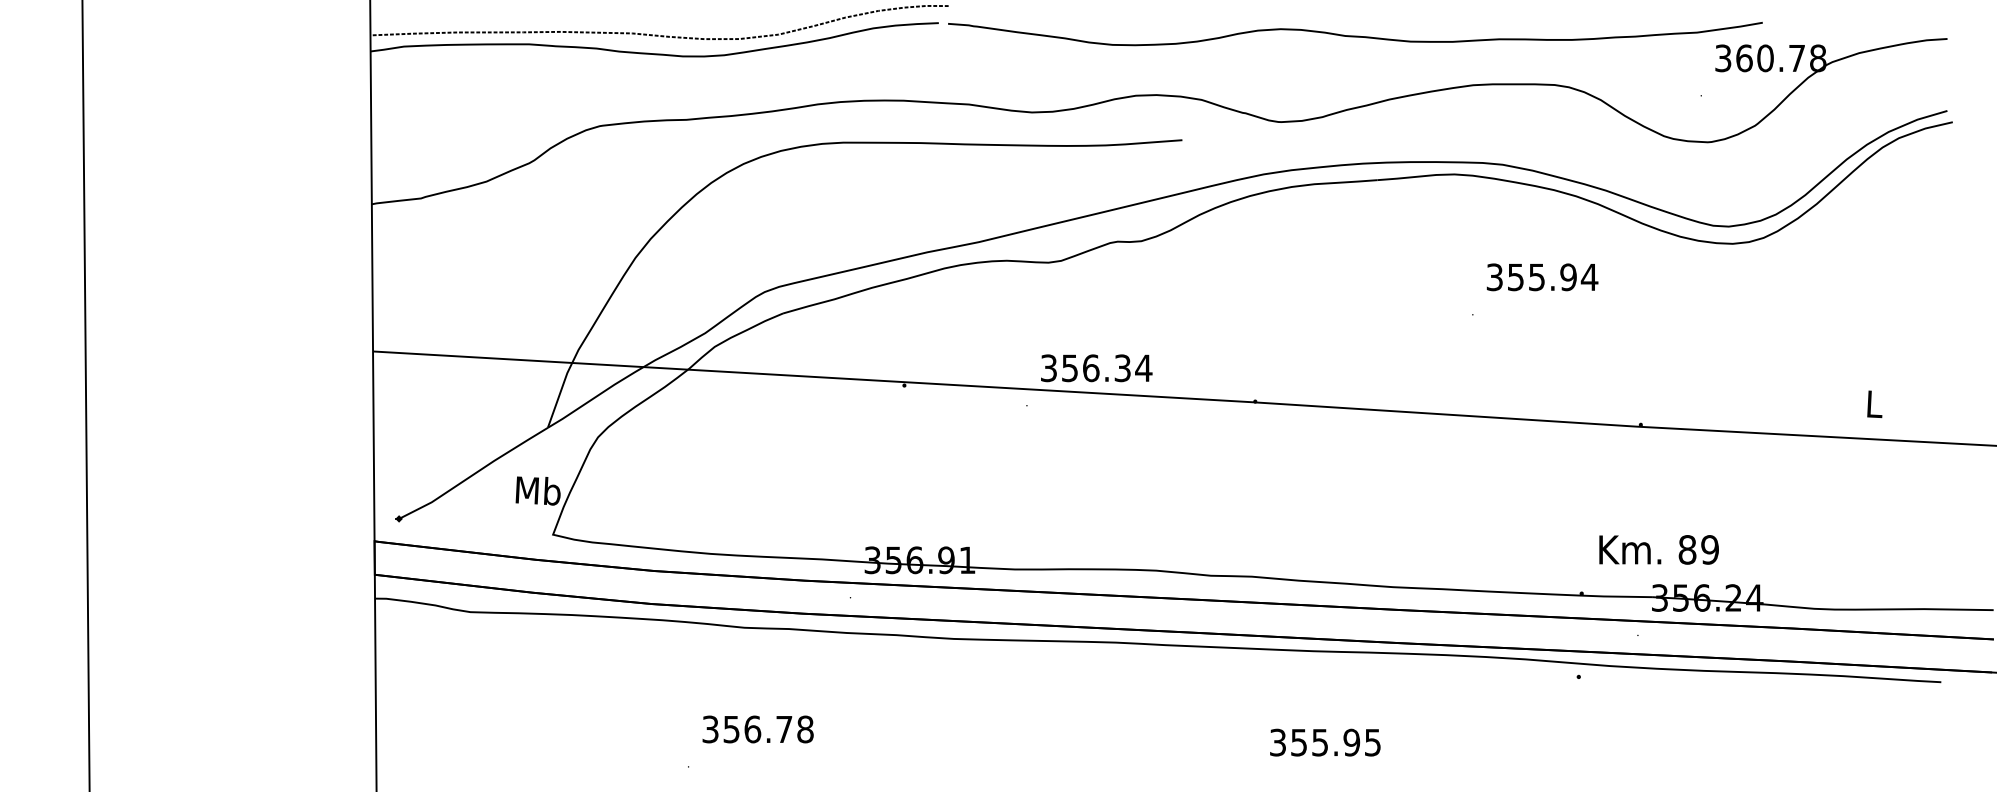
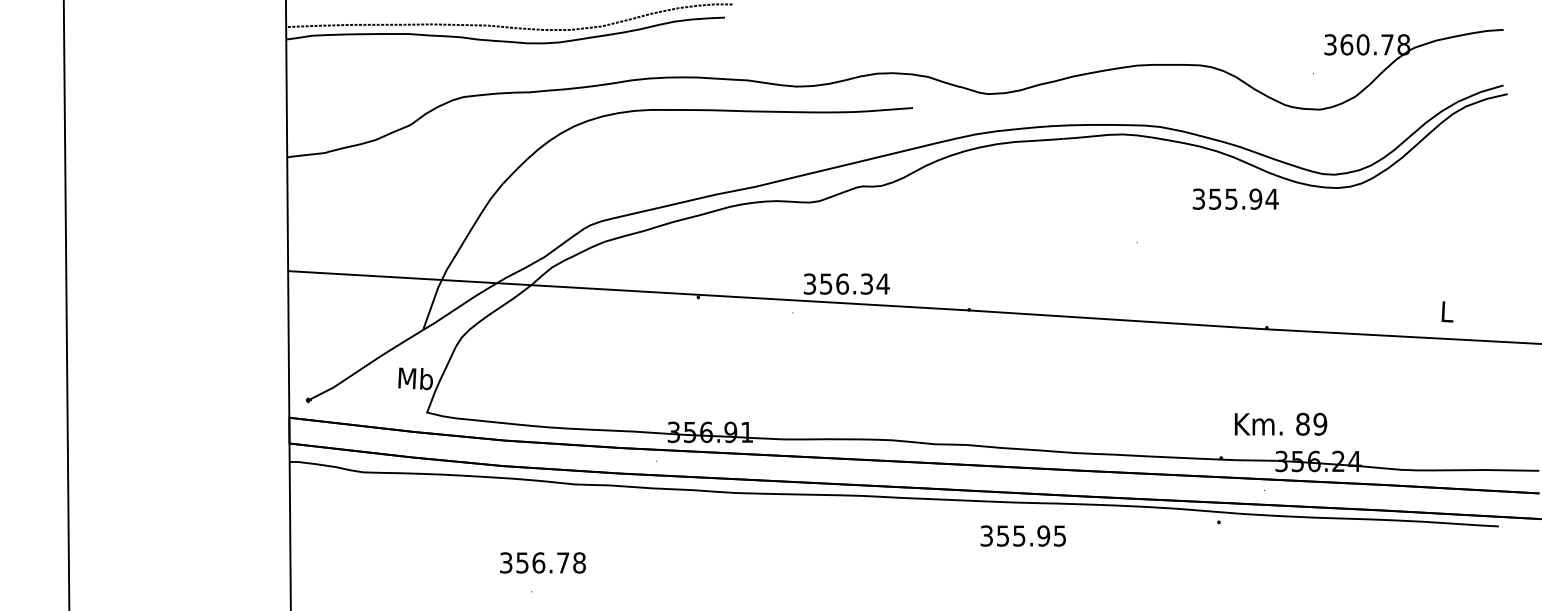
curve: (1355, 35) -> (1046, 27), removed
text: (1542, 277) -> (1235, 199), moved
text: (757, 729) -> (542, 562), moved
text: (1325, 742) -> (1023, 535), moved

